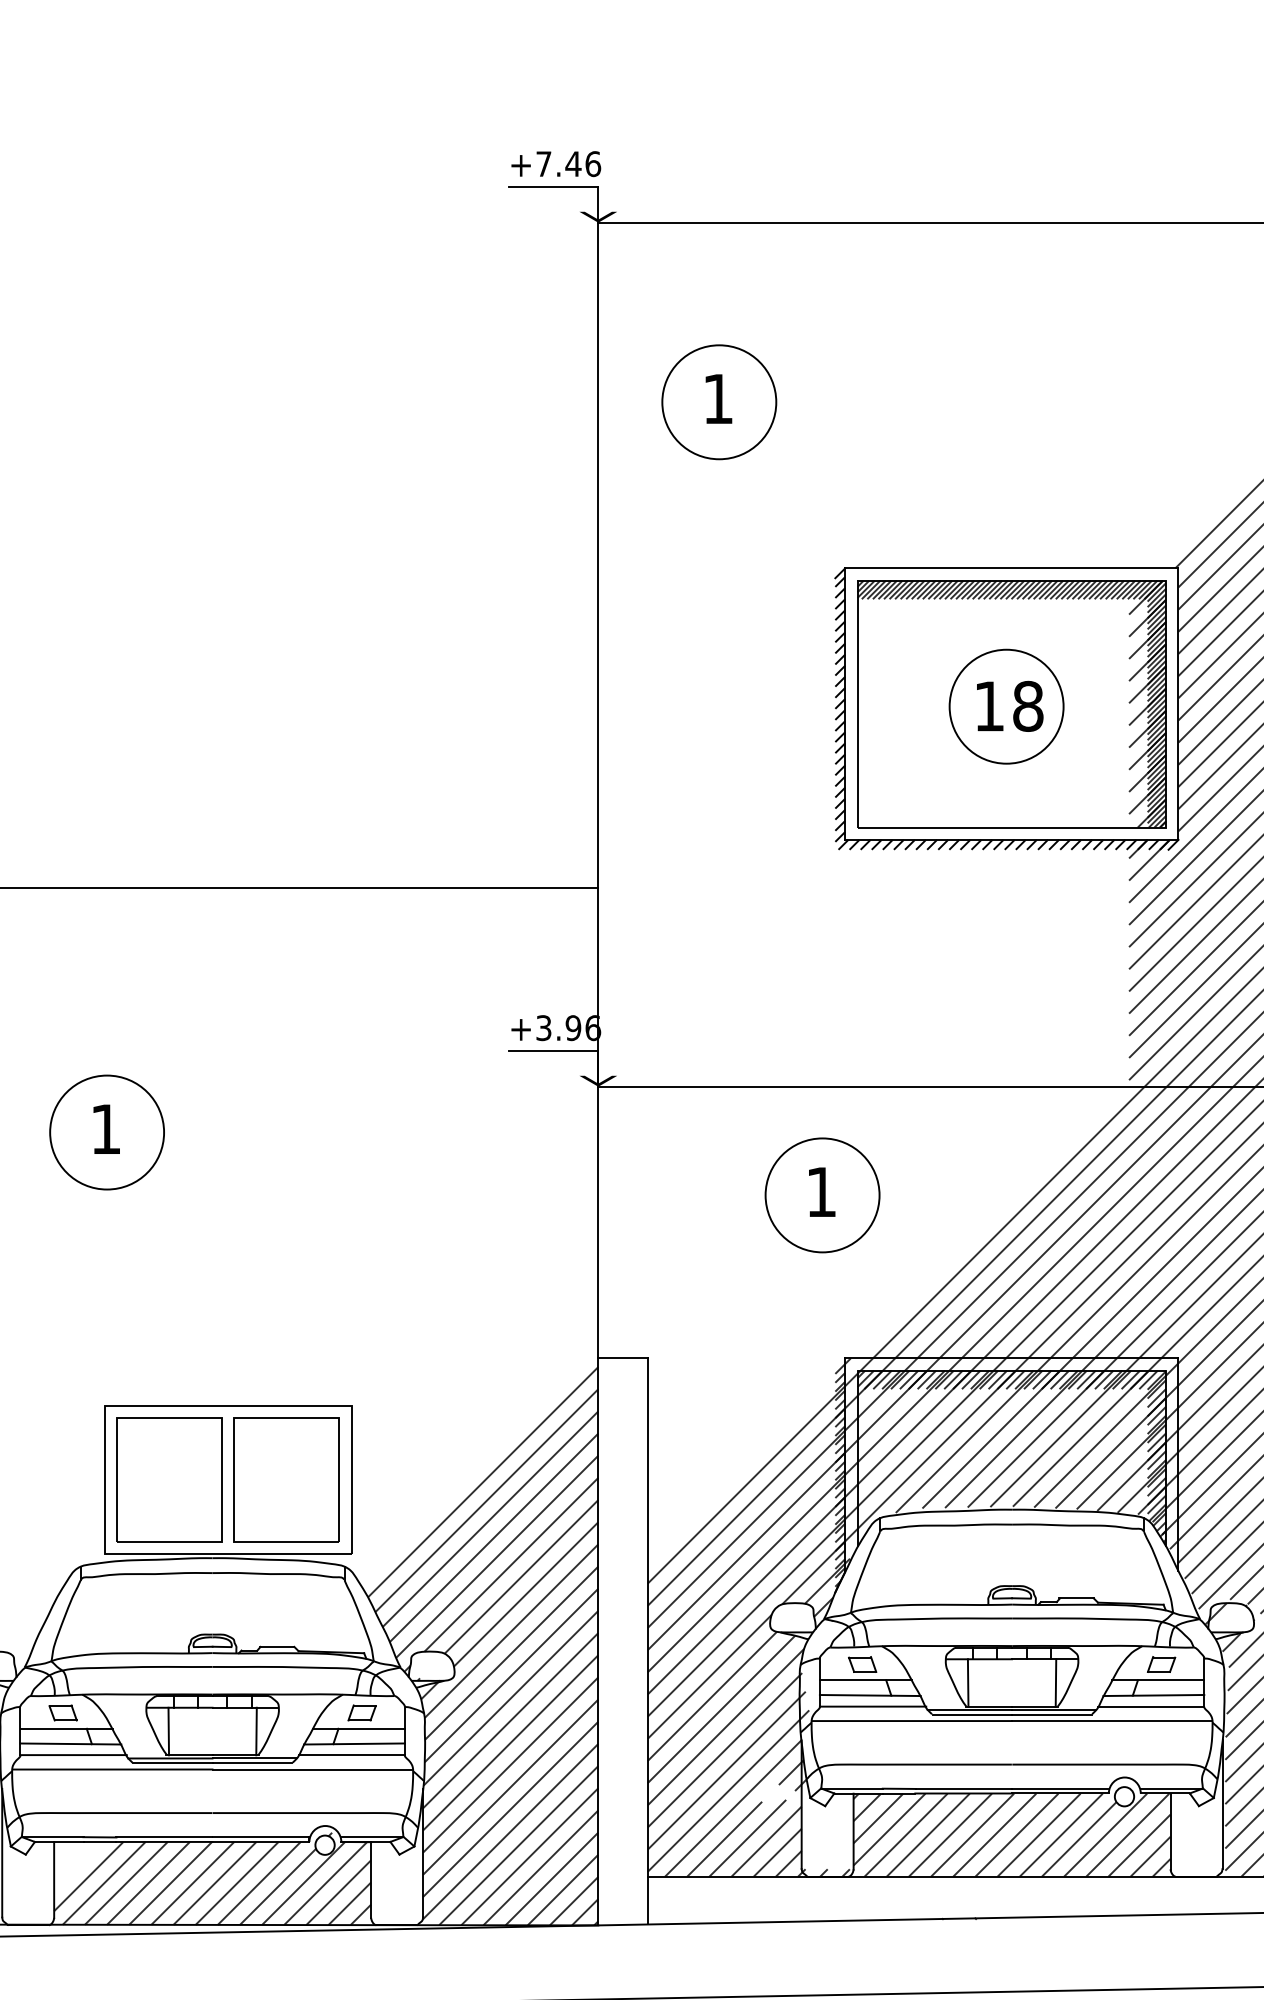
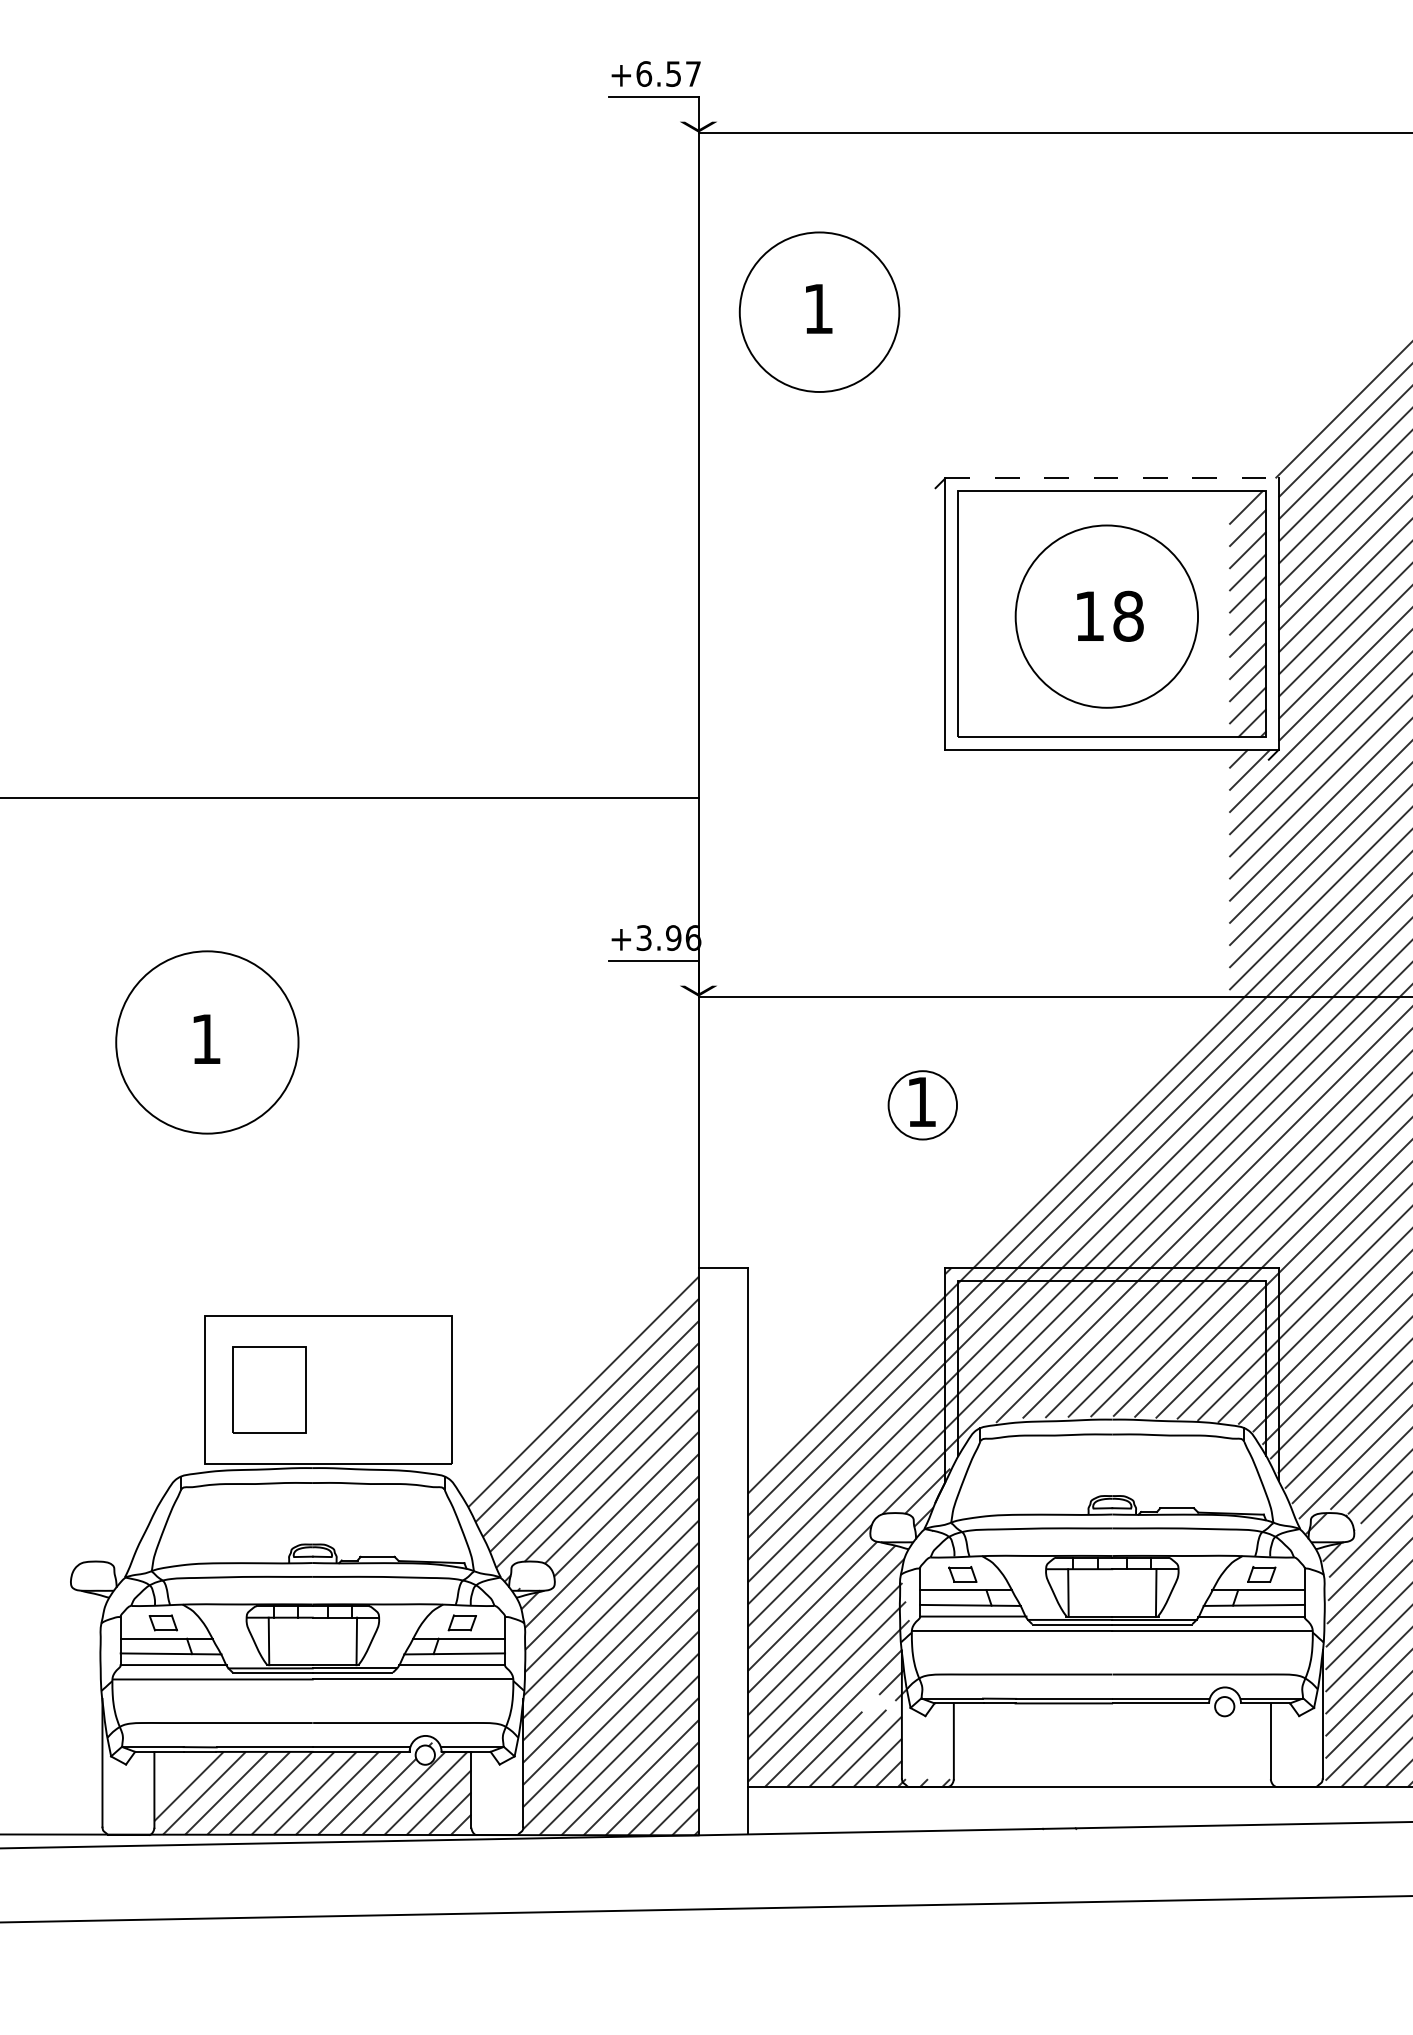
text: (568, 163) -> (668, 73), +7.46 -> +6.57
circle: (719, 402) -> (819, 312), size x1.4
line: (1012, 568) -> (1112, 478), solid -> dashed
hatch: (1011, 703) -> (1111, 613), removed
circle: (1006, 706) -> (1106, 616), size x1.6
hatch: (1002, 712) -> (1102, 622), removed
circle: (107, 1132) -> (207, 1042), size x1.6
circle: (822, 1195) -> (922, 1105), size x0.6
hatch: (1011, 1456) -> (1111, 1366), removed
hatch: (840, 1474) -> (940, 1384), removed
part: (169, 1479) -> (269, 1389), size x0.7
part: (286, 1479) -> (386, 1389), removed
hatch: (1011, 1834) -> (1111, 1744), removed

